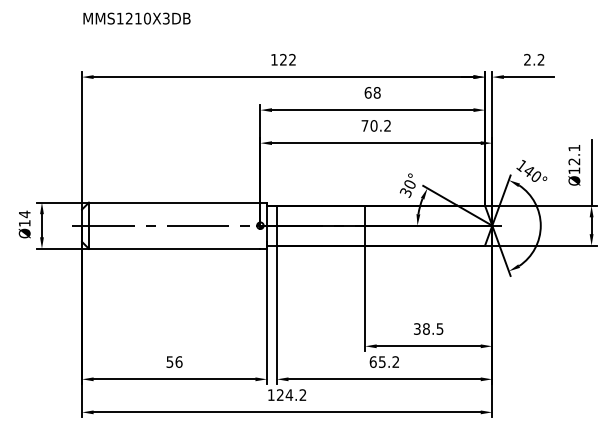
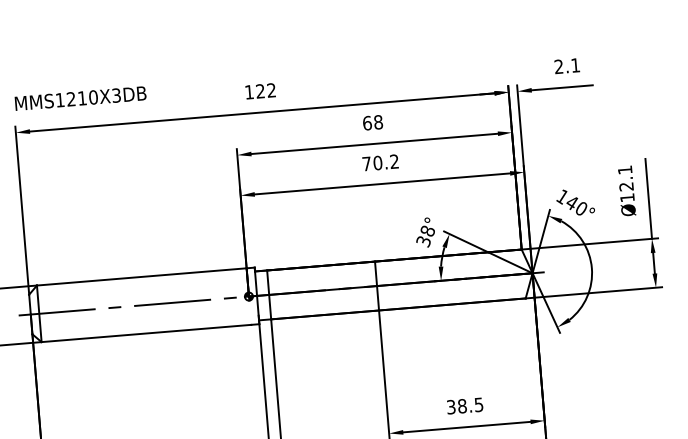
text: (136, 18) -> (80, 98), moved
text: (540, 59) -> (574, 65), 2.2 -> 2.1
text: (409, 184) -> (427, 231), 30° -> 38°

